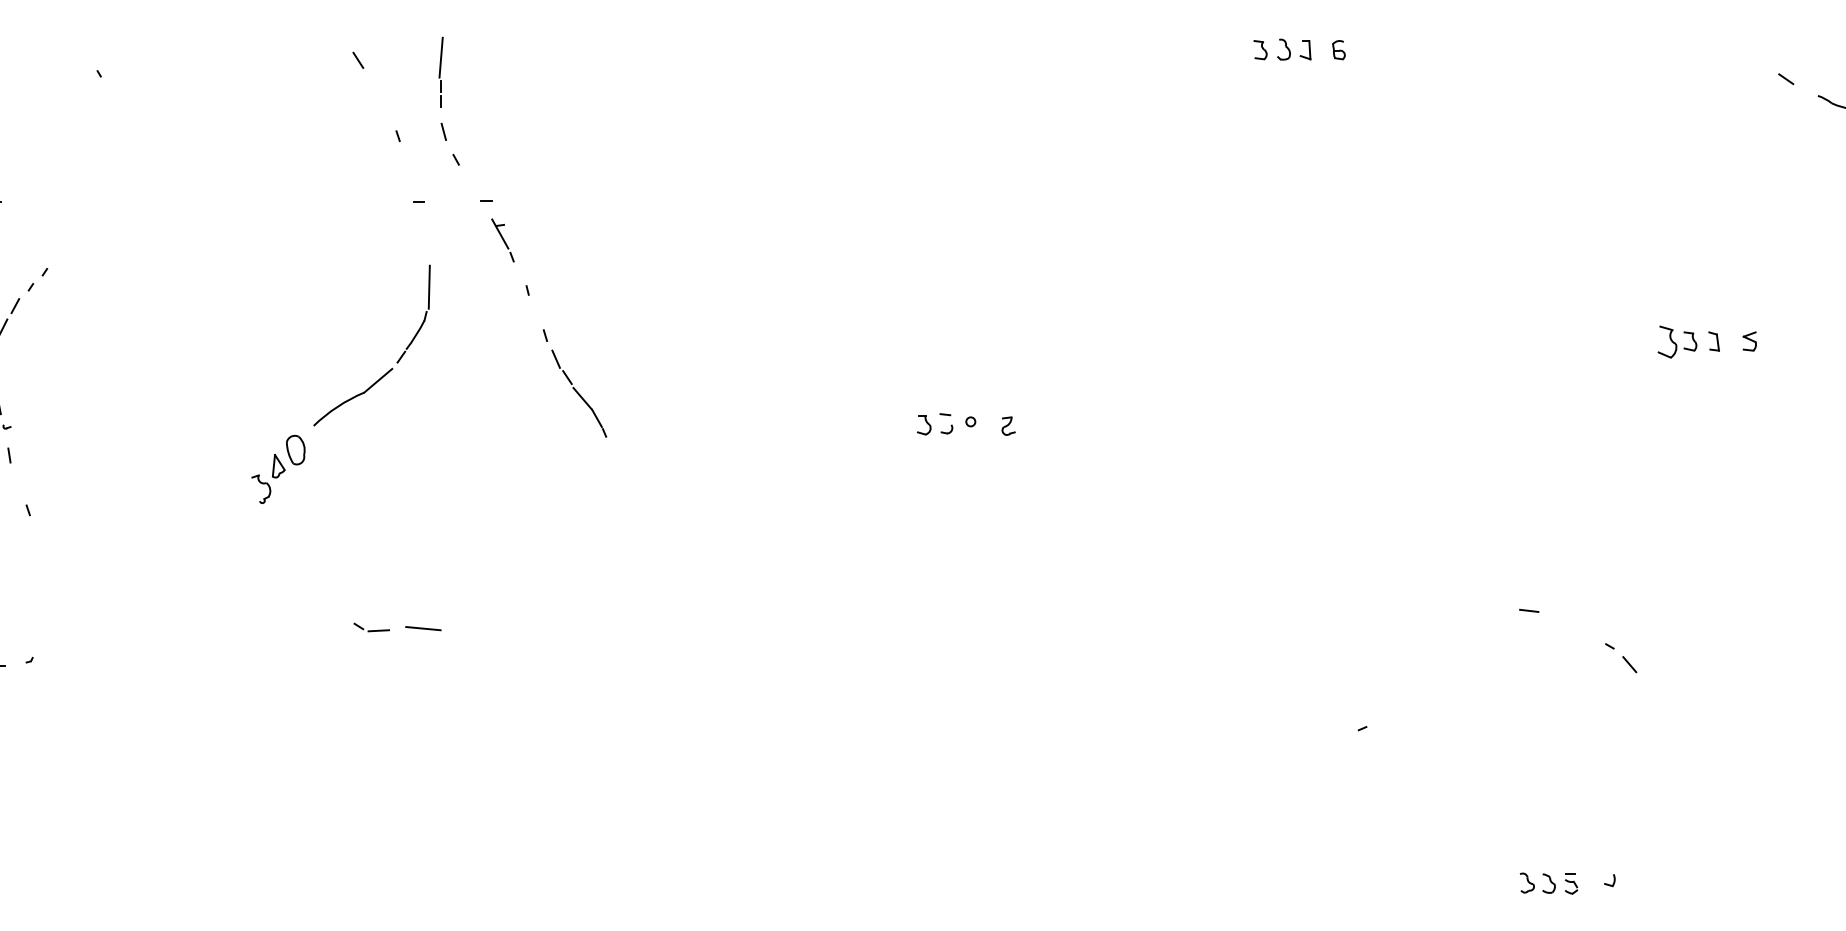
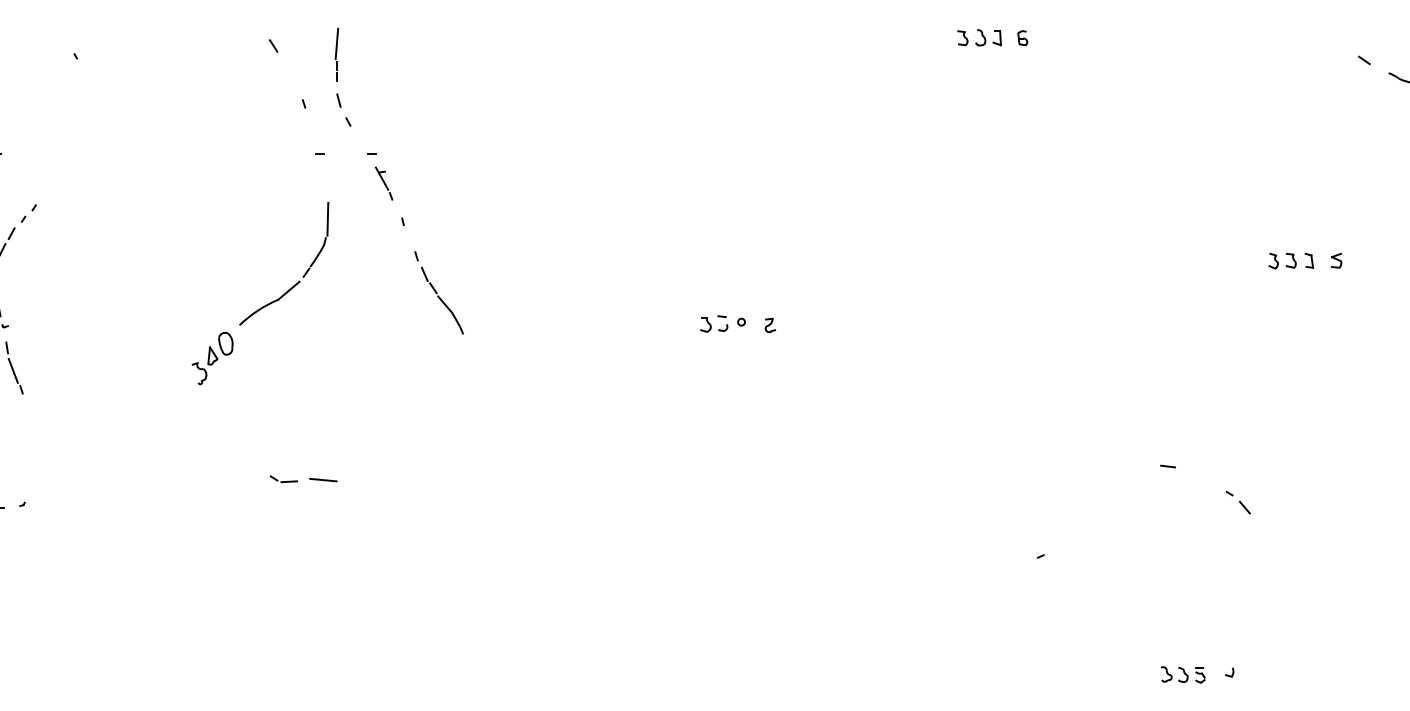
part: (1667, 341) -> (1273, 260), size x0.62
line: (17, 485) -> (13, 370), added

